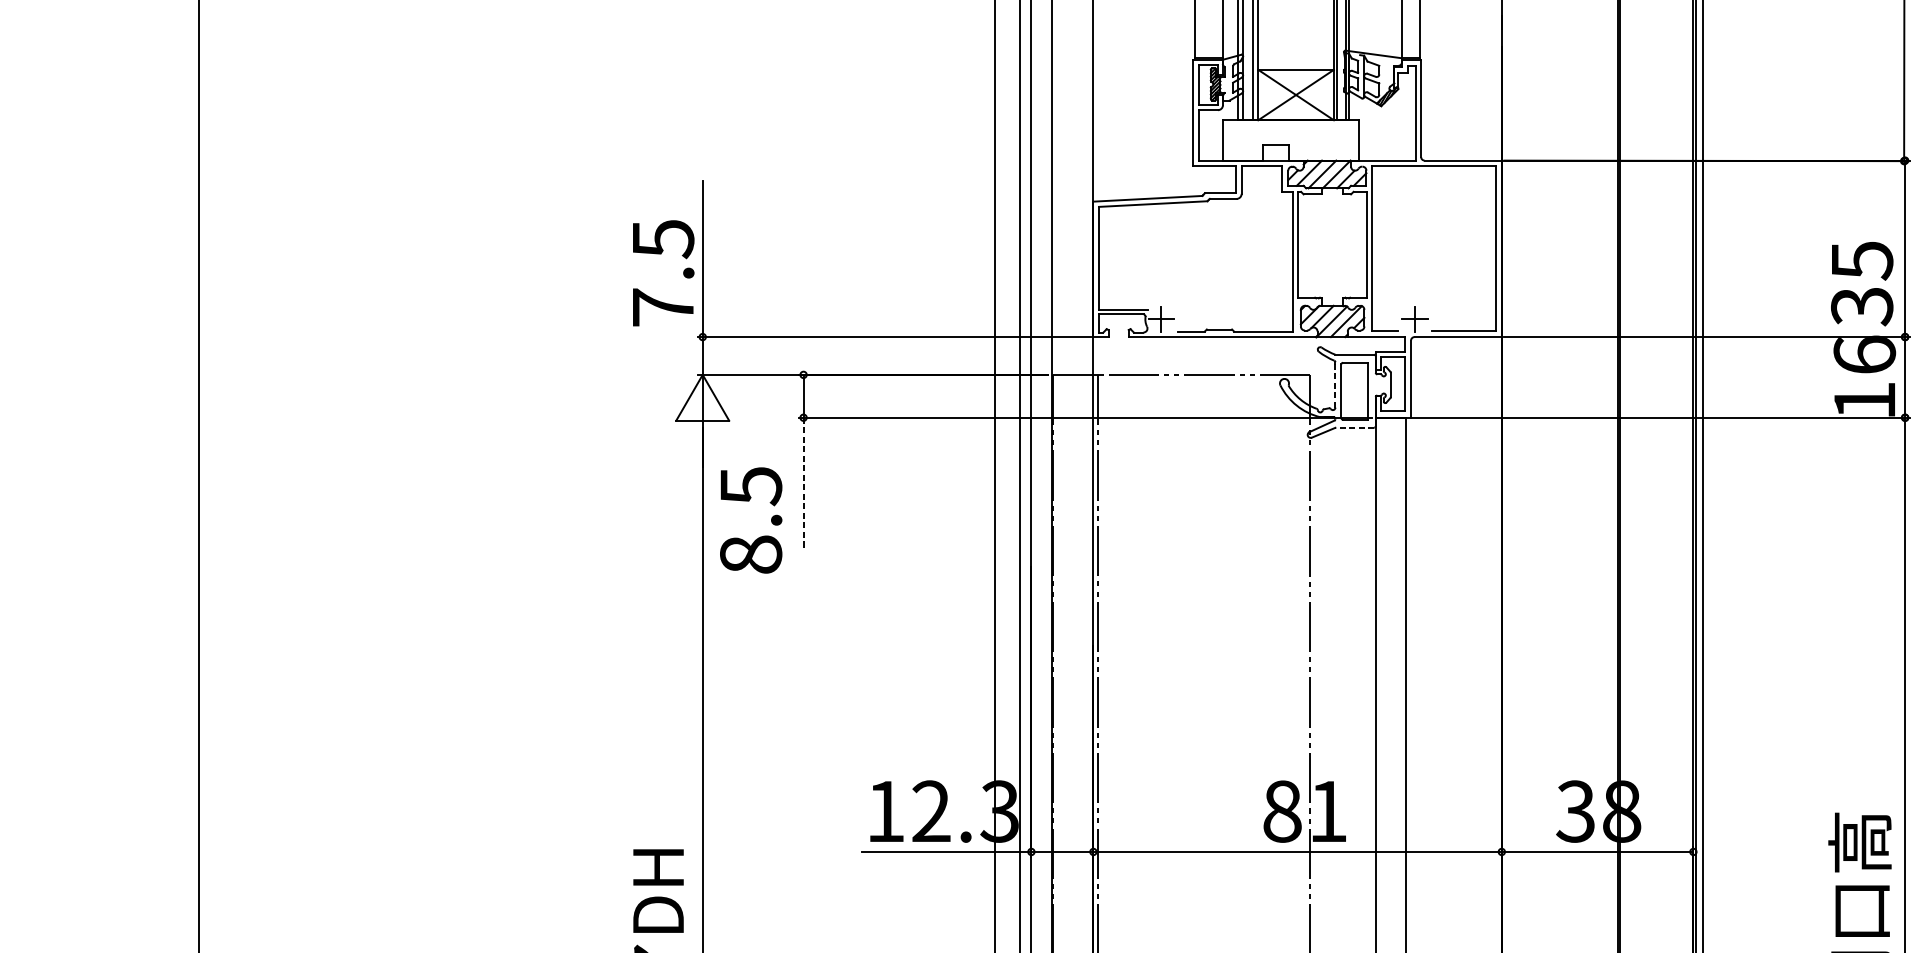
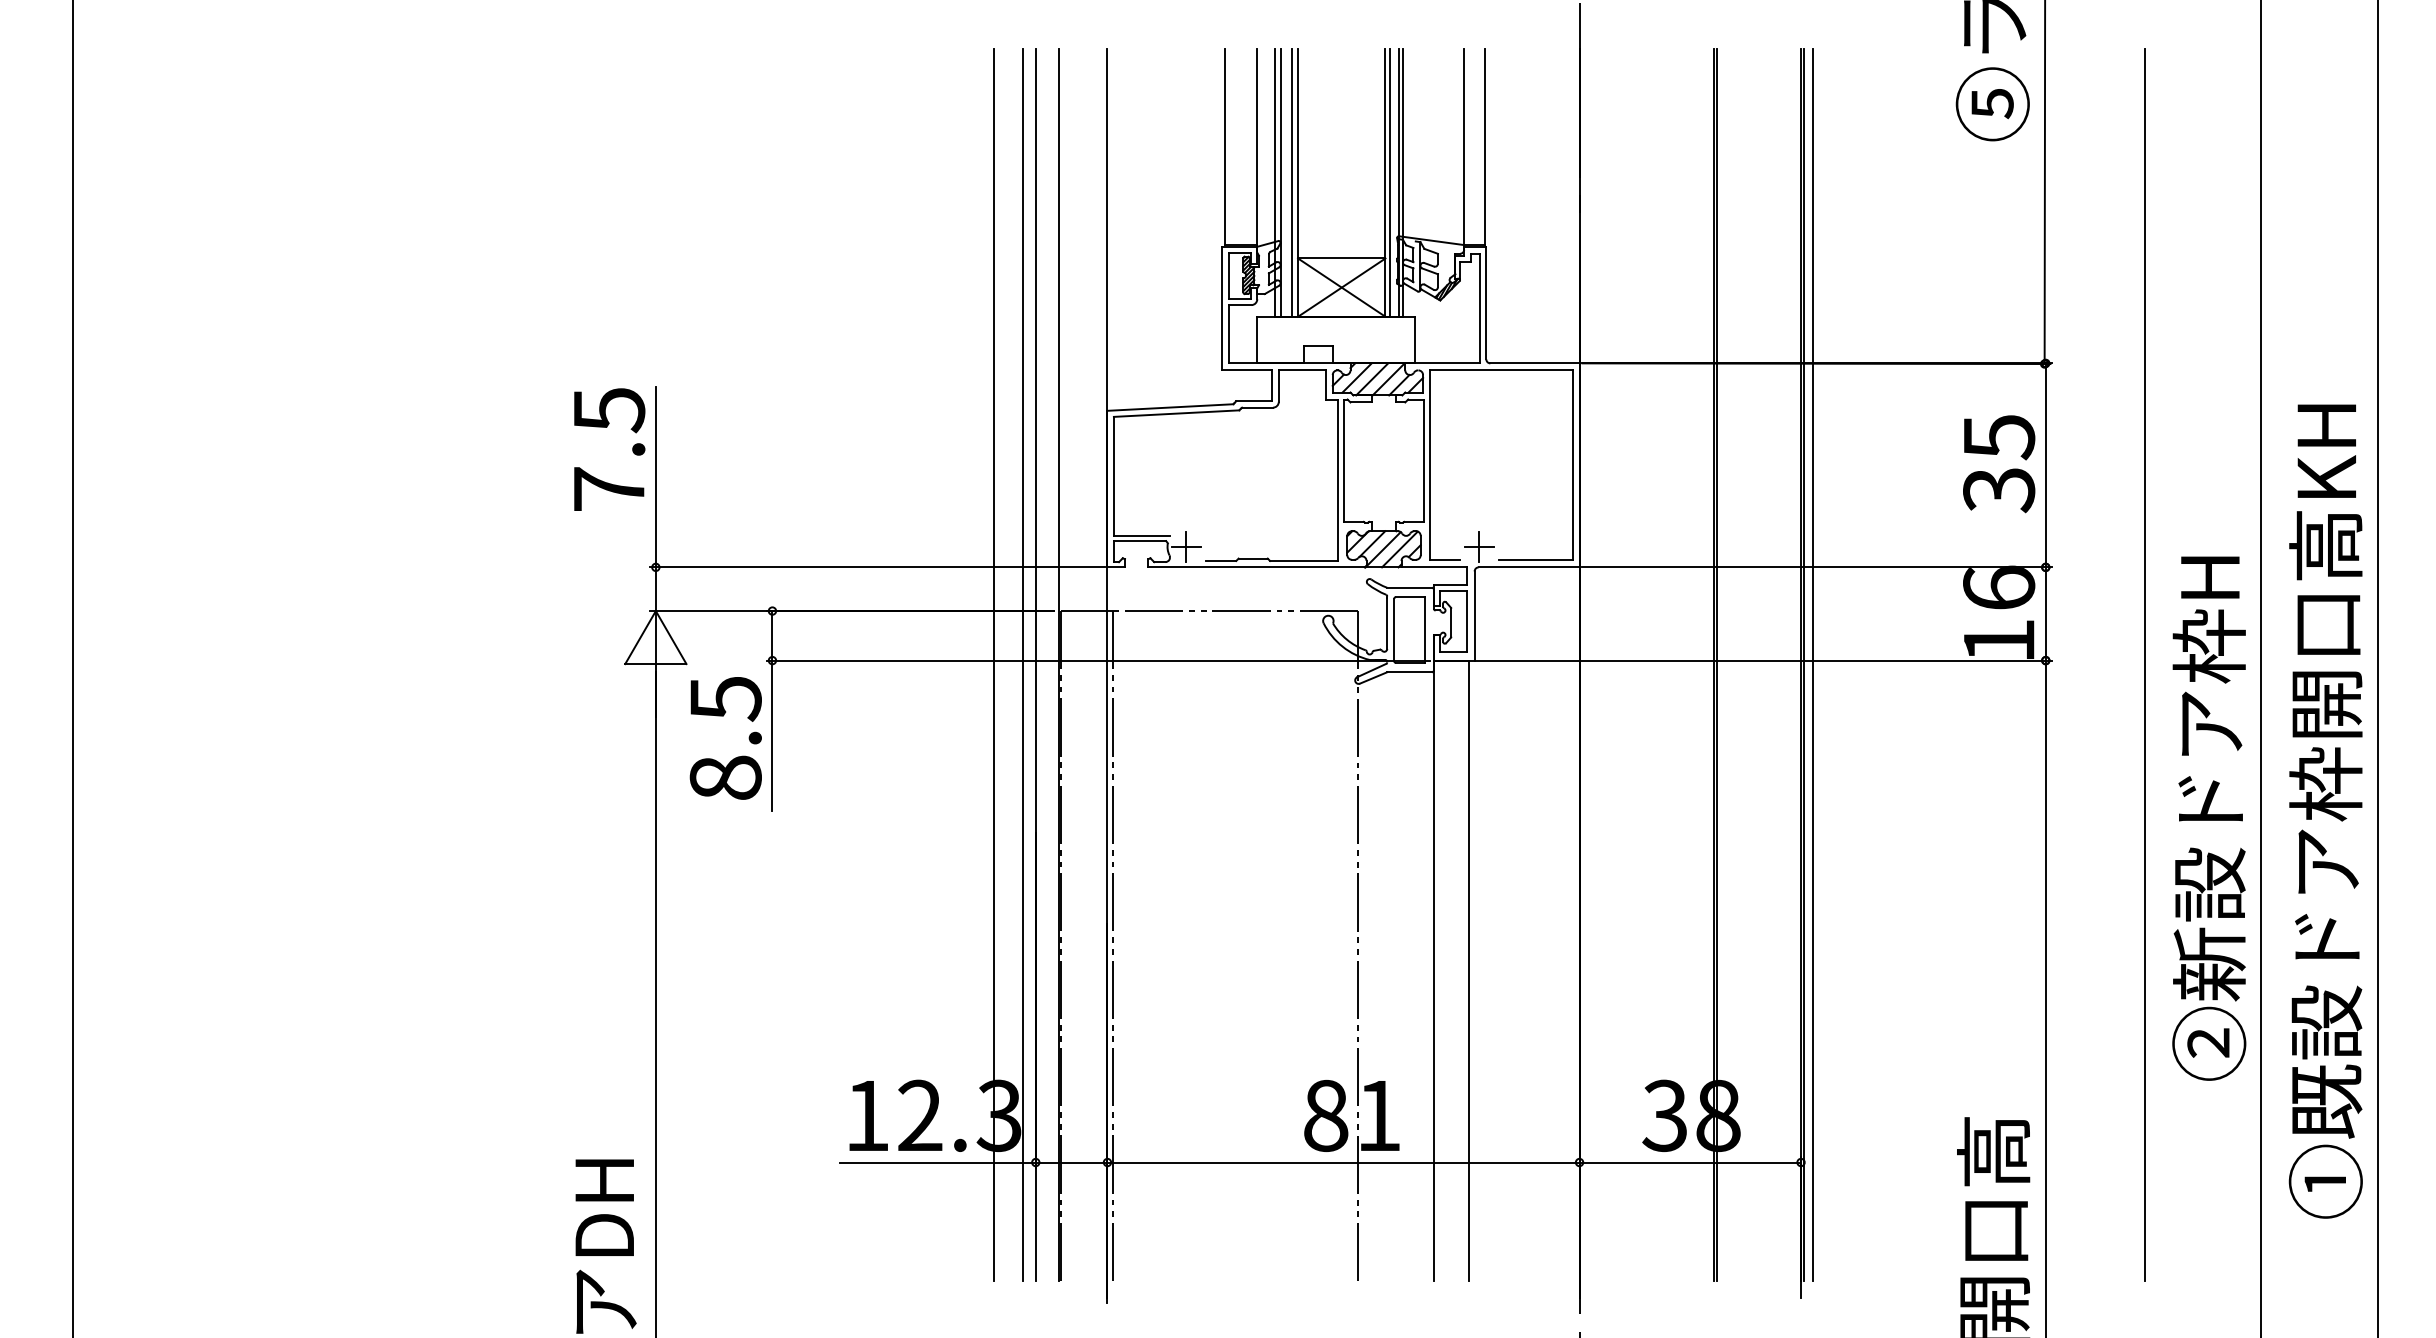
text: (663, 273) -> (609, 449), moved
text: (1862, 284) -> (1999, 464), moved
line: (1335, 385) -> (1387, 623), dashed -> solid
line: (1354, 428) -> (1409, 672), dashed -> solid
line: (803, 483) -> (772, 736), dashed -> solid
text: (750, 520) -> (725, 738), moved

